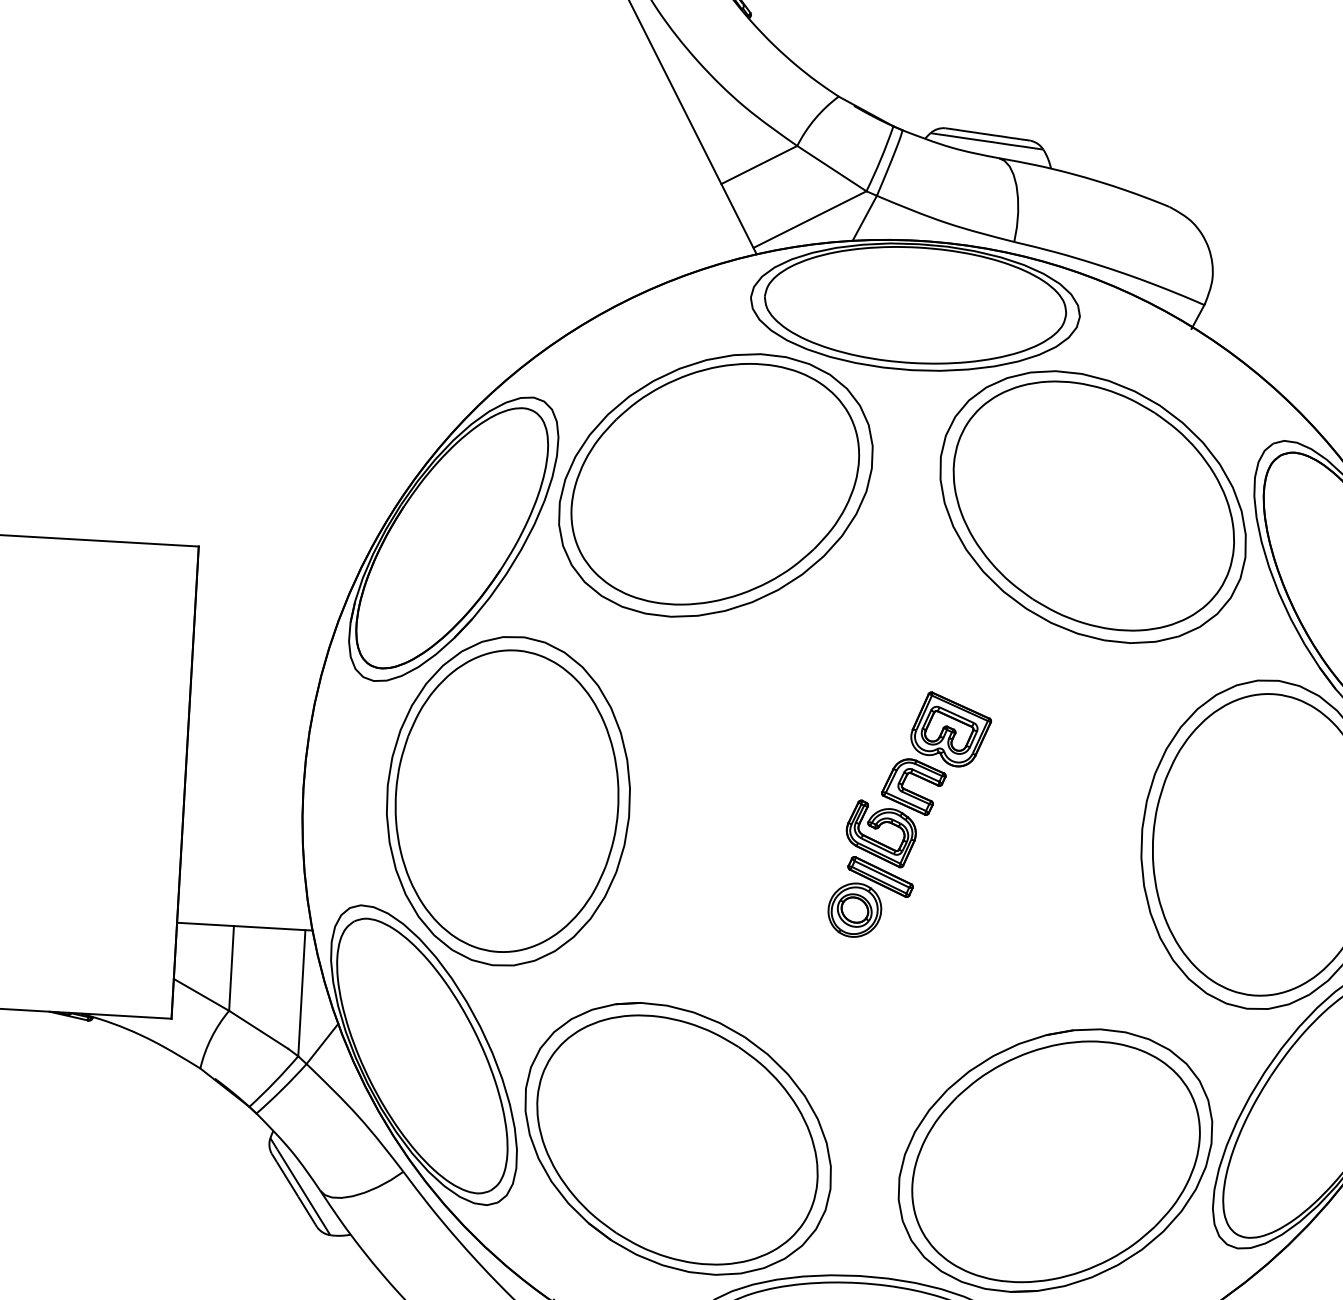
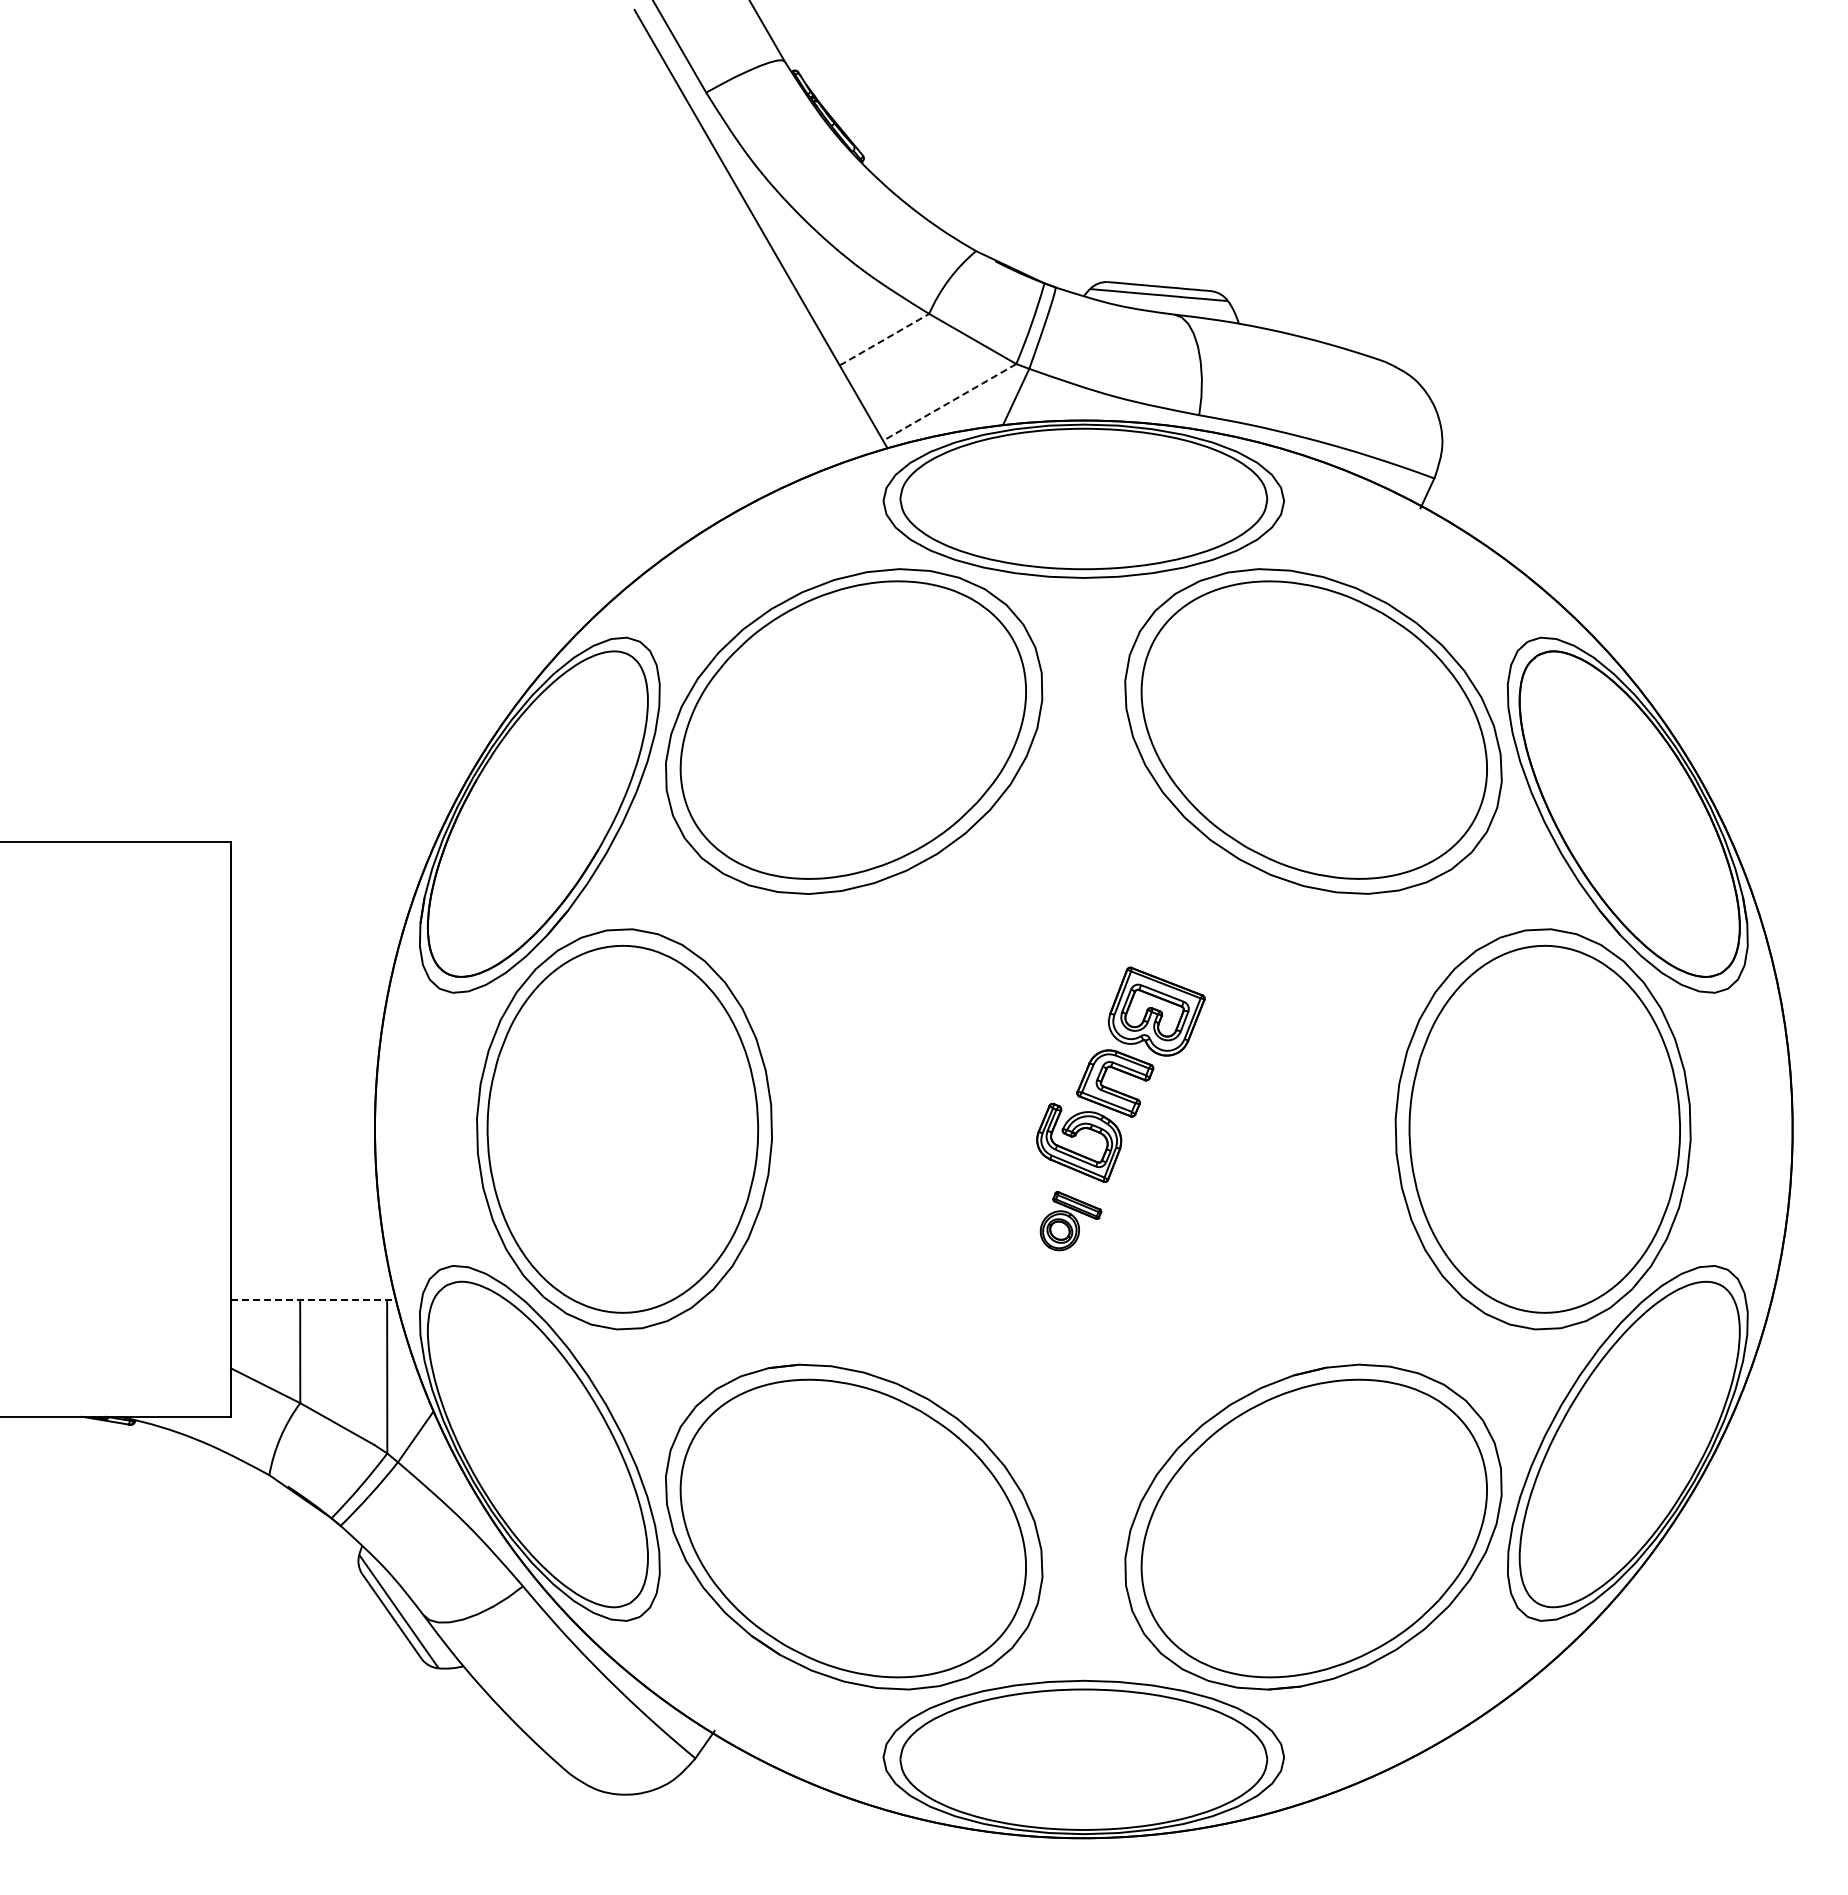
line: (759, 164) -> (884, 339), solid -> dashed
line: (809, 219) -> (949, 402), solid -> dashed
part: (870, 897) -> (1070, 1220), size x0.6
line: (244, 926) -> (313, 1299), solid -> dashed

